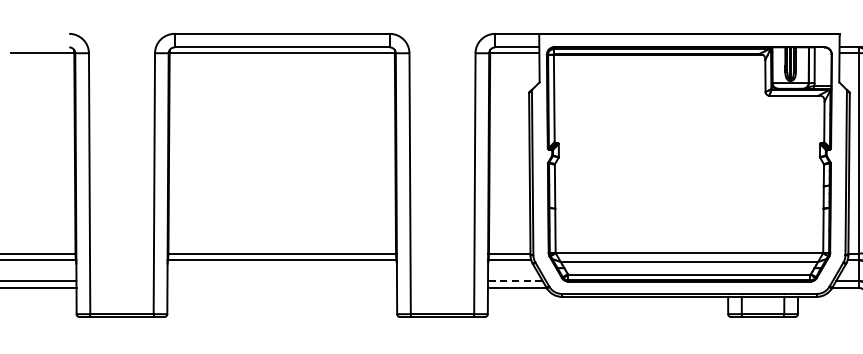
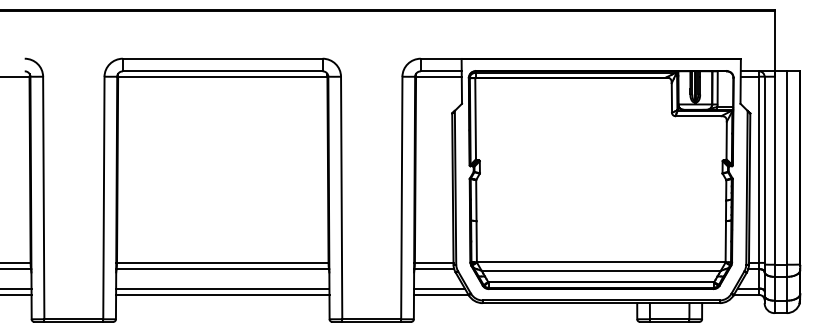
line: (281, 281) -> (222, 288), added
line: (515, 281) -> (439, 288), dashed -> solid
line: (281, 287) -> (222, 294), added

